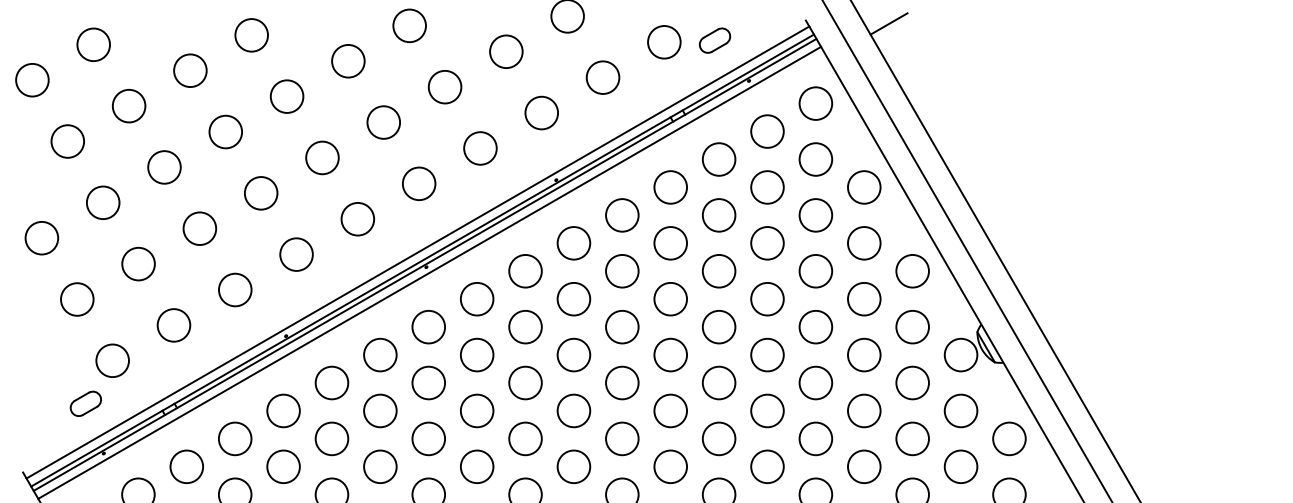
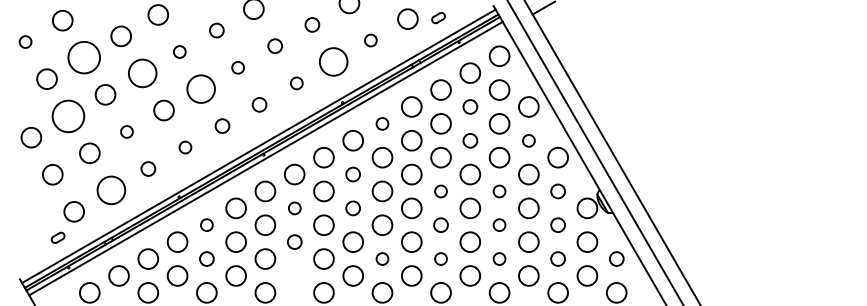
part: (714, 39) -> (438, 17), size x0.7
circle: (506, 51) -> (312, 24), size x0.7
circle: (347, 61) -> (216, 30), size x0.7
circle: (602, 77) -> (370, 40), size x0.6
circle: (32, 79) -> (25, 41), size x0.6
circle: (443, 85) -> (274, 45), size x0.7
circle: (286, 95) -> (179, 51), size x0.6
circle: (128, 105) -> (83, 57), size x1.6
circle: (541, 112) -> (333, 61), size x1.4
circle: (382, 122) -> (237, 67), size x0.6
circle: (225, 132) -> (142, 73), size x1.4
circle: (480, 148) -> (296, 83), size x0.6
circle: (321, 156) -> (200, 88), size x1.4
circle: (418, 183) -> (259, 104), size x0.7
circle: (767, 186) -> (470, 106), size x0.7
circle: (103, 201) -> (68, 115), size x1.6
circle: (622, 214) -> (382, 123), size x0.6
circle: (357, 218) -> (222, 125), size x0.7
circle: (199, 228) -> (126, 131), size x0.6
circle: (767, 242) -> (470, 140), size x0.7
circle: (863, 242) -> (528, 140), size x0.6
circle: (296, 254) -> (185, 147), size x0.6
circle: (235, 289) -> (148, 168), size x0.7
circle: (572, 299) -> (352, 174), size x0.7
circle: (172, 325) -> (110, 190), size x1.4
circle: (718, 327) -> (440, 191), size x0.6
circle: (815, 327) -> (499, 191), size x0.6
circle: (911, 327) -> (557, 191), size x0.7
circle: (476, 355) -> (294, 208), size x0.6
circle: (572, 355) -> (352, 208), size x0.7
circle: (331, 381) -> (206, 224), size x0.6
circle: (718, 381) -> (440, 224), size x0.7
circle: (815, 381) -> (499, 224), size x0.6
circle: (911, 381) -> (557, 224), size x0.7
part: (86, 403) -> (58, 237), size x0.7
circle: (476, 409) -> (294, 241), size x0.7
circle: (331, 437) -> (206, 258), size x0.7
circle: (622, 437) -> (382, 258), size x0.6
circle: (718, 437) -> (440, 258), size x0.6
circle: (815, 437) -> (499, 258), size x0.6
circle: (911, 437) -> (557, 258), size x0.7
circle: (1009, 437) -> (616, 258), size x0.7
circle: (476, 466) -> (294, 275), removed

